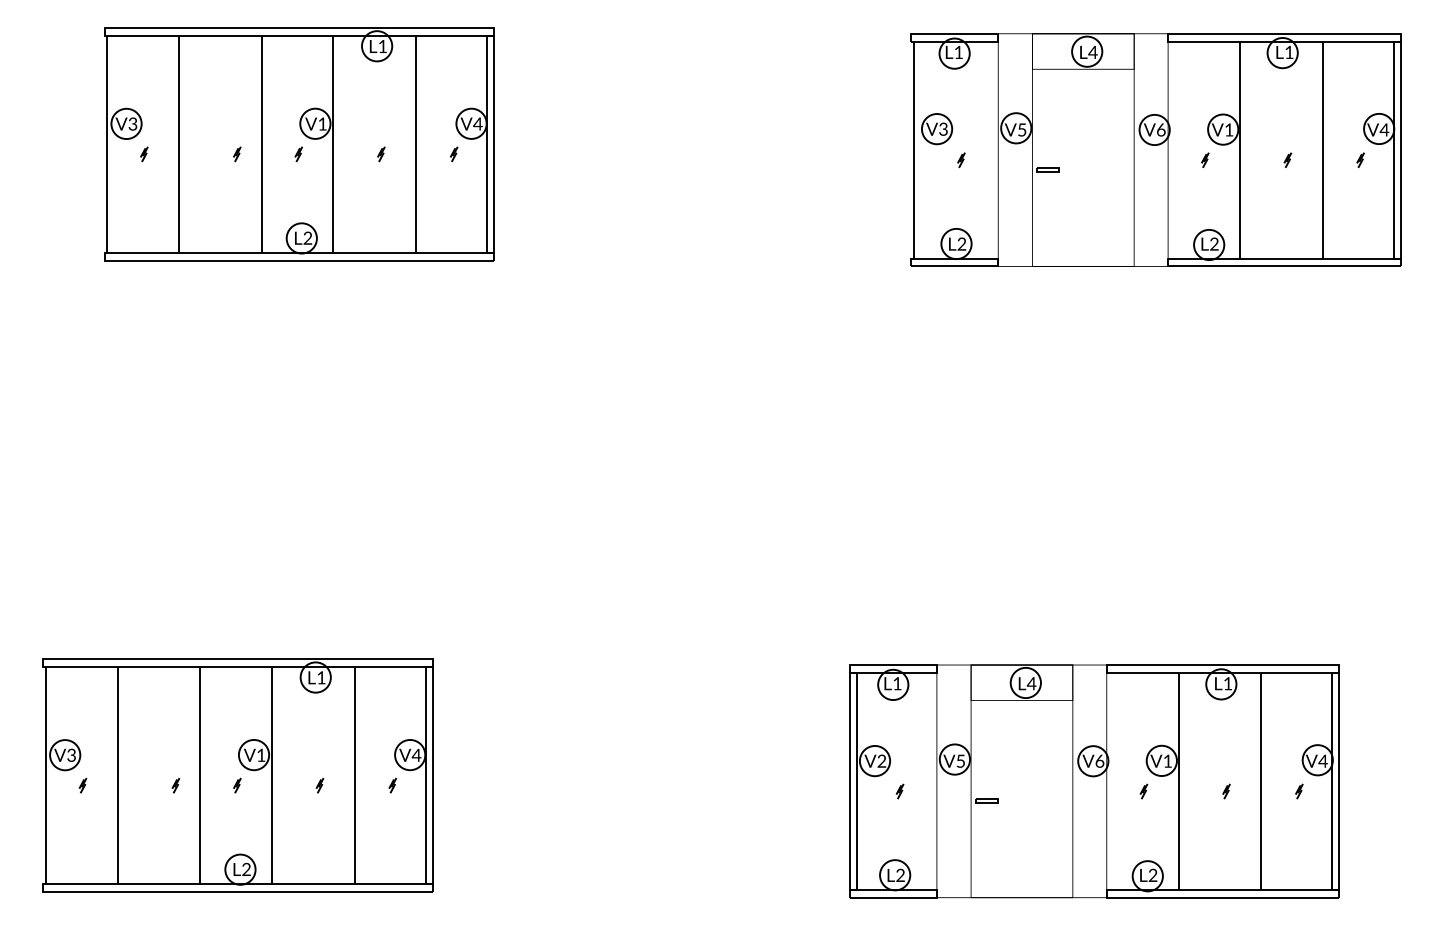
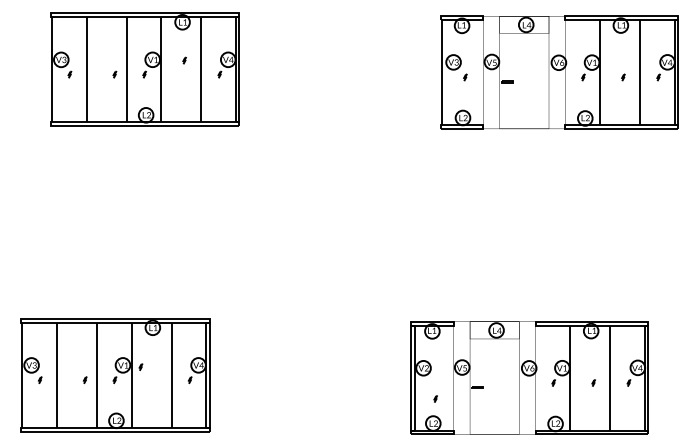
part: (381, 154) -> (184, 60), moved
part: (319, 784) -> (140, 366), moved
part: (899, 790) -> (435, 398), moved

